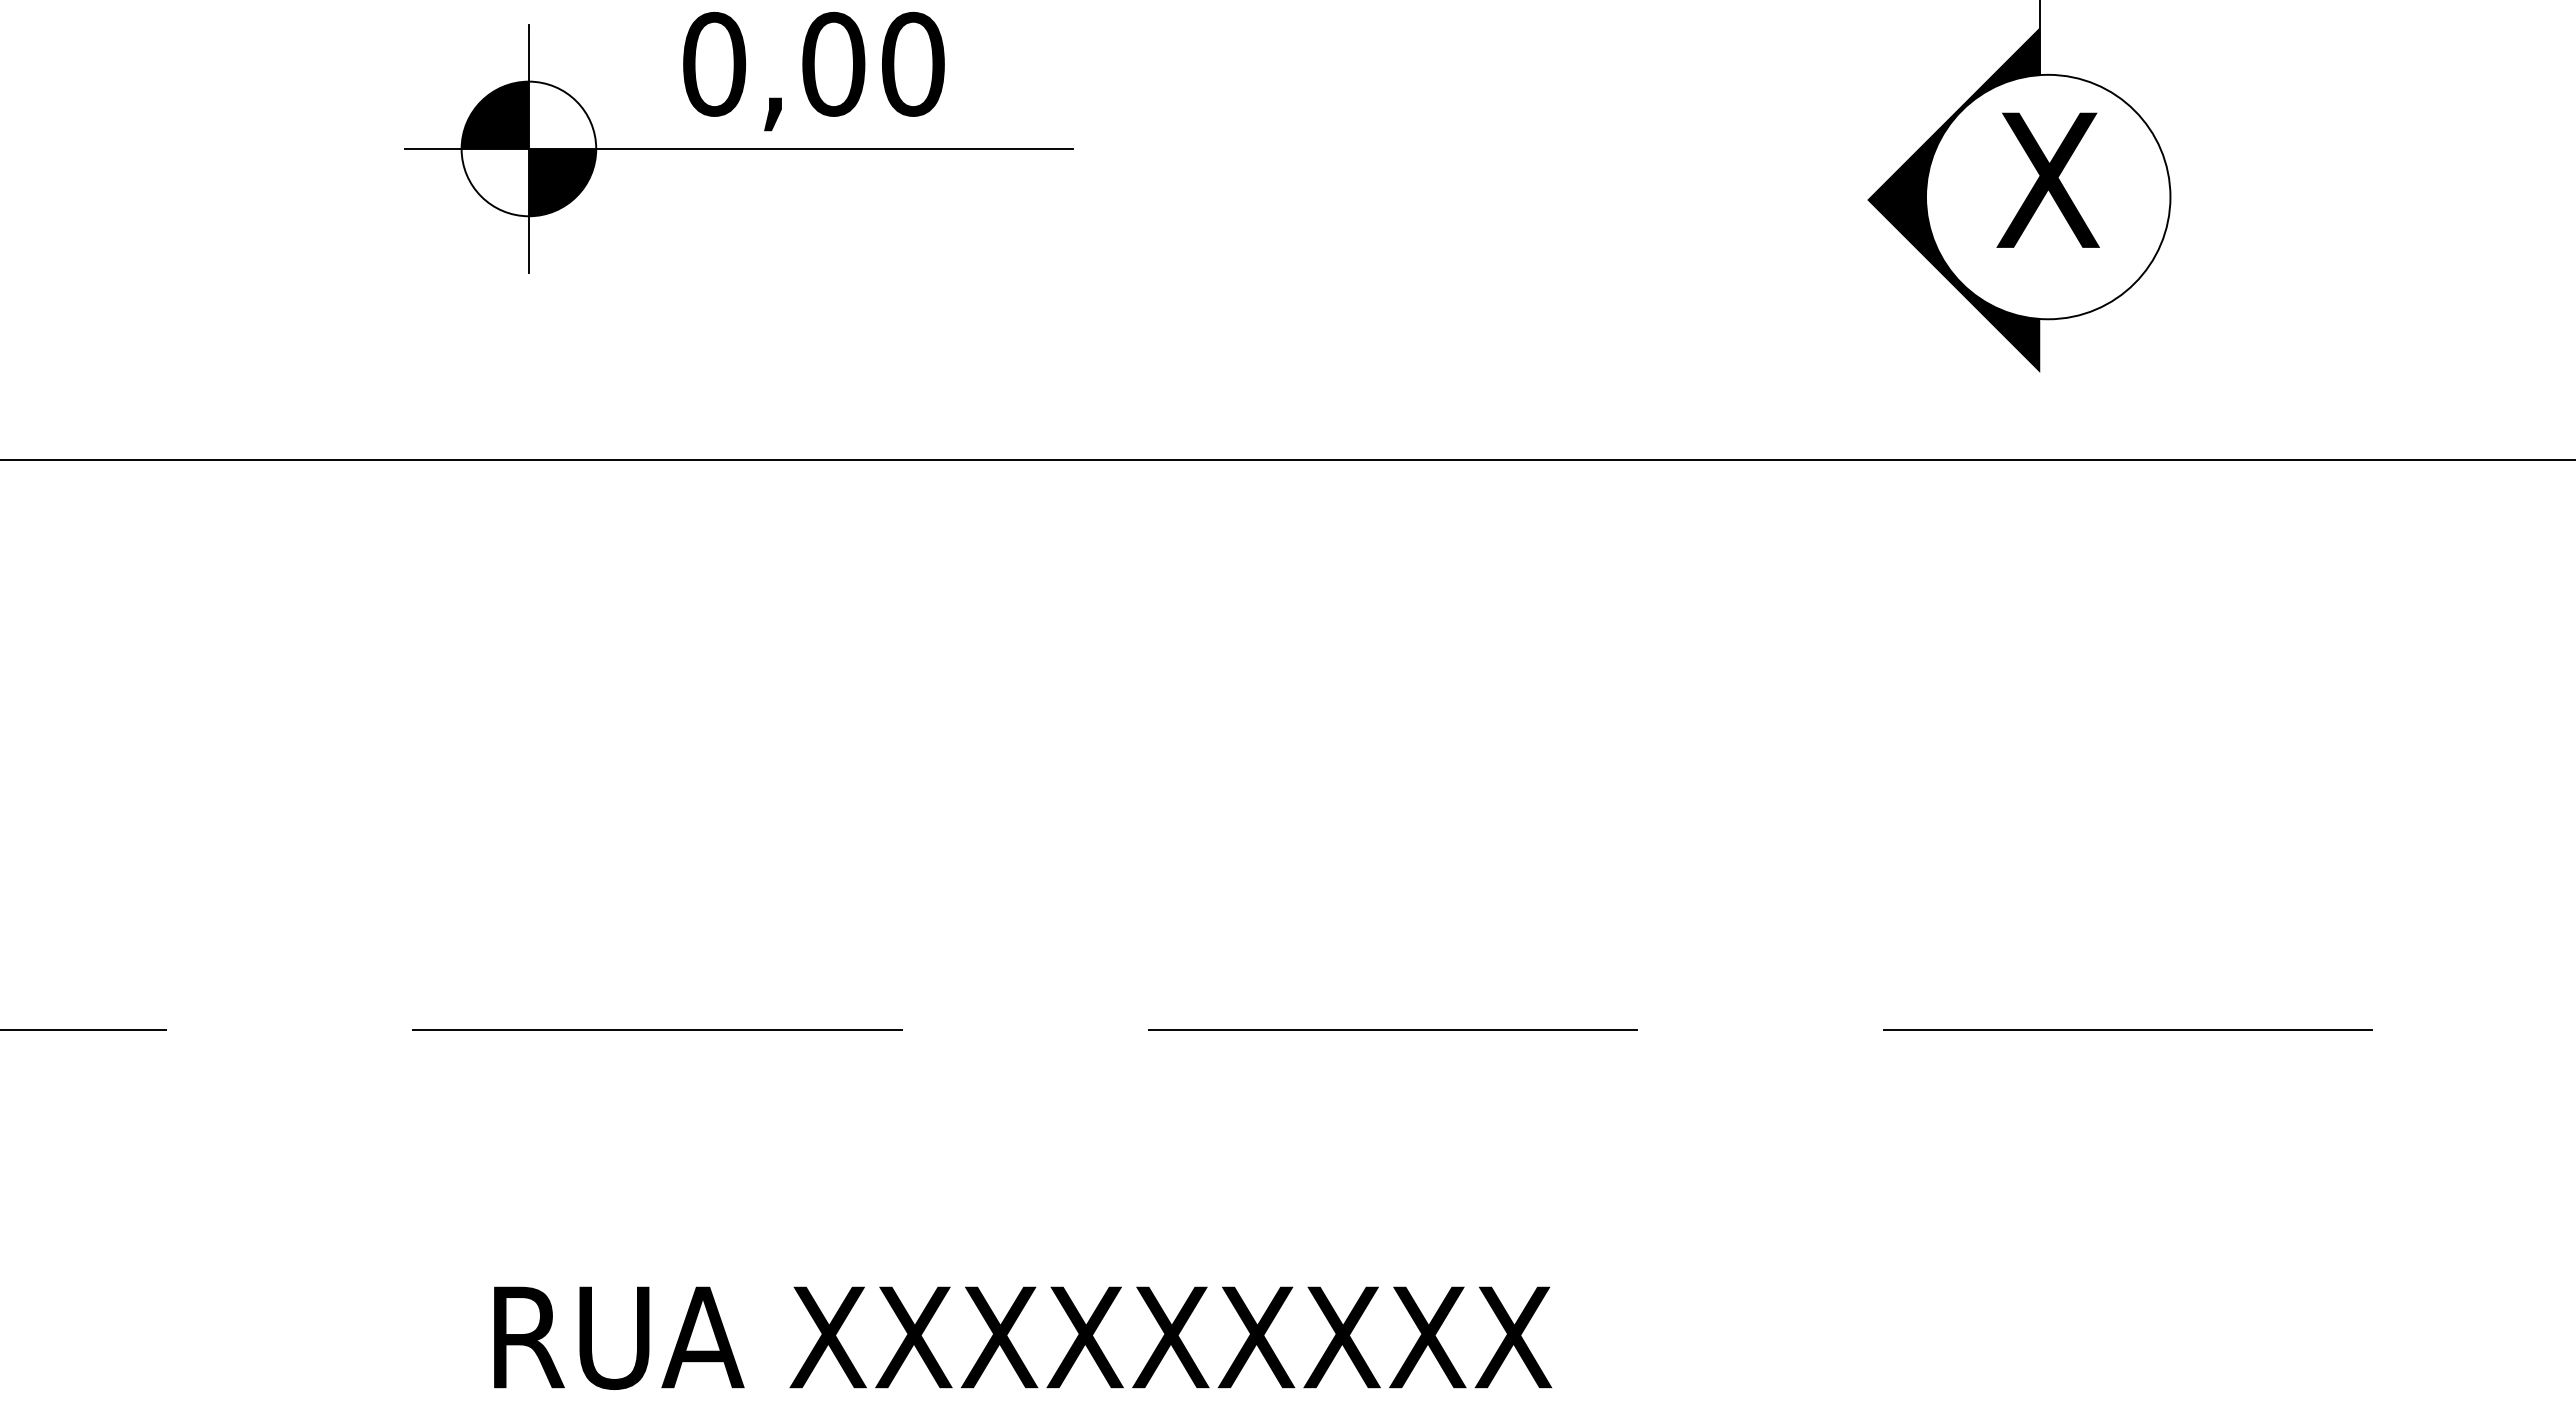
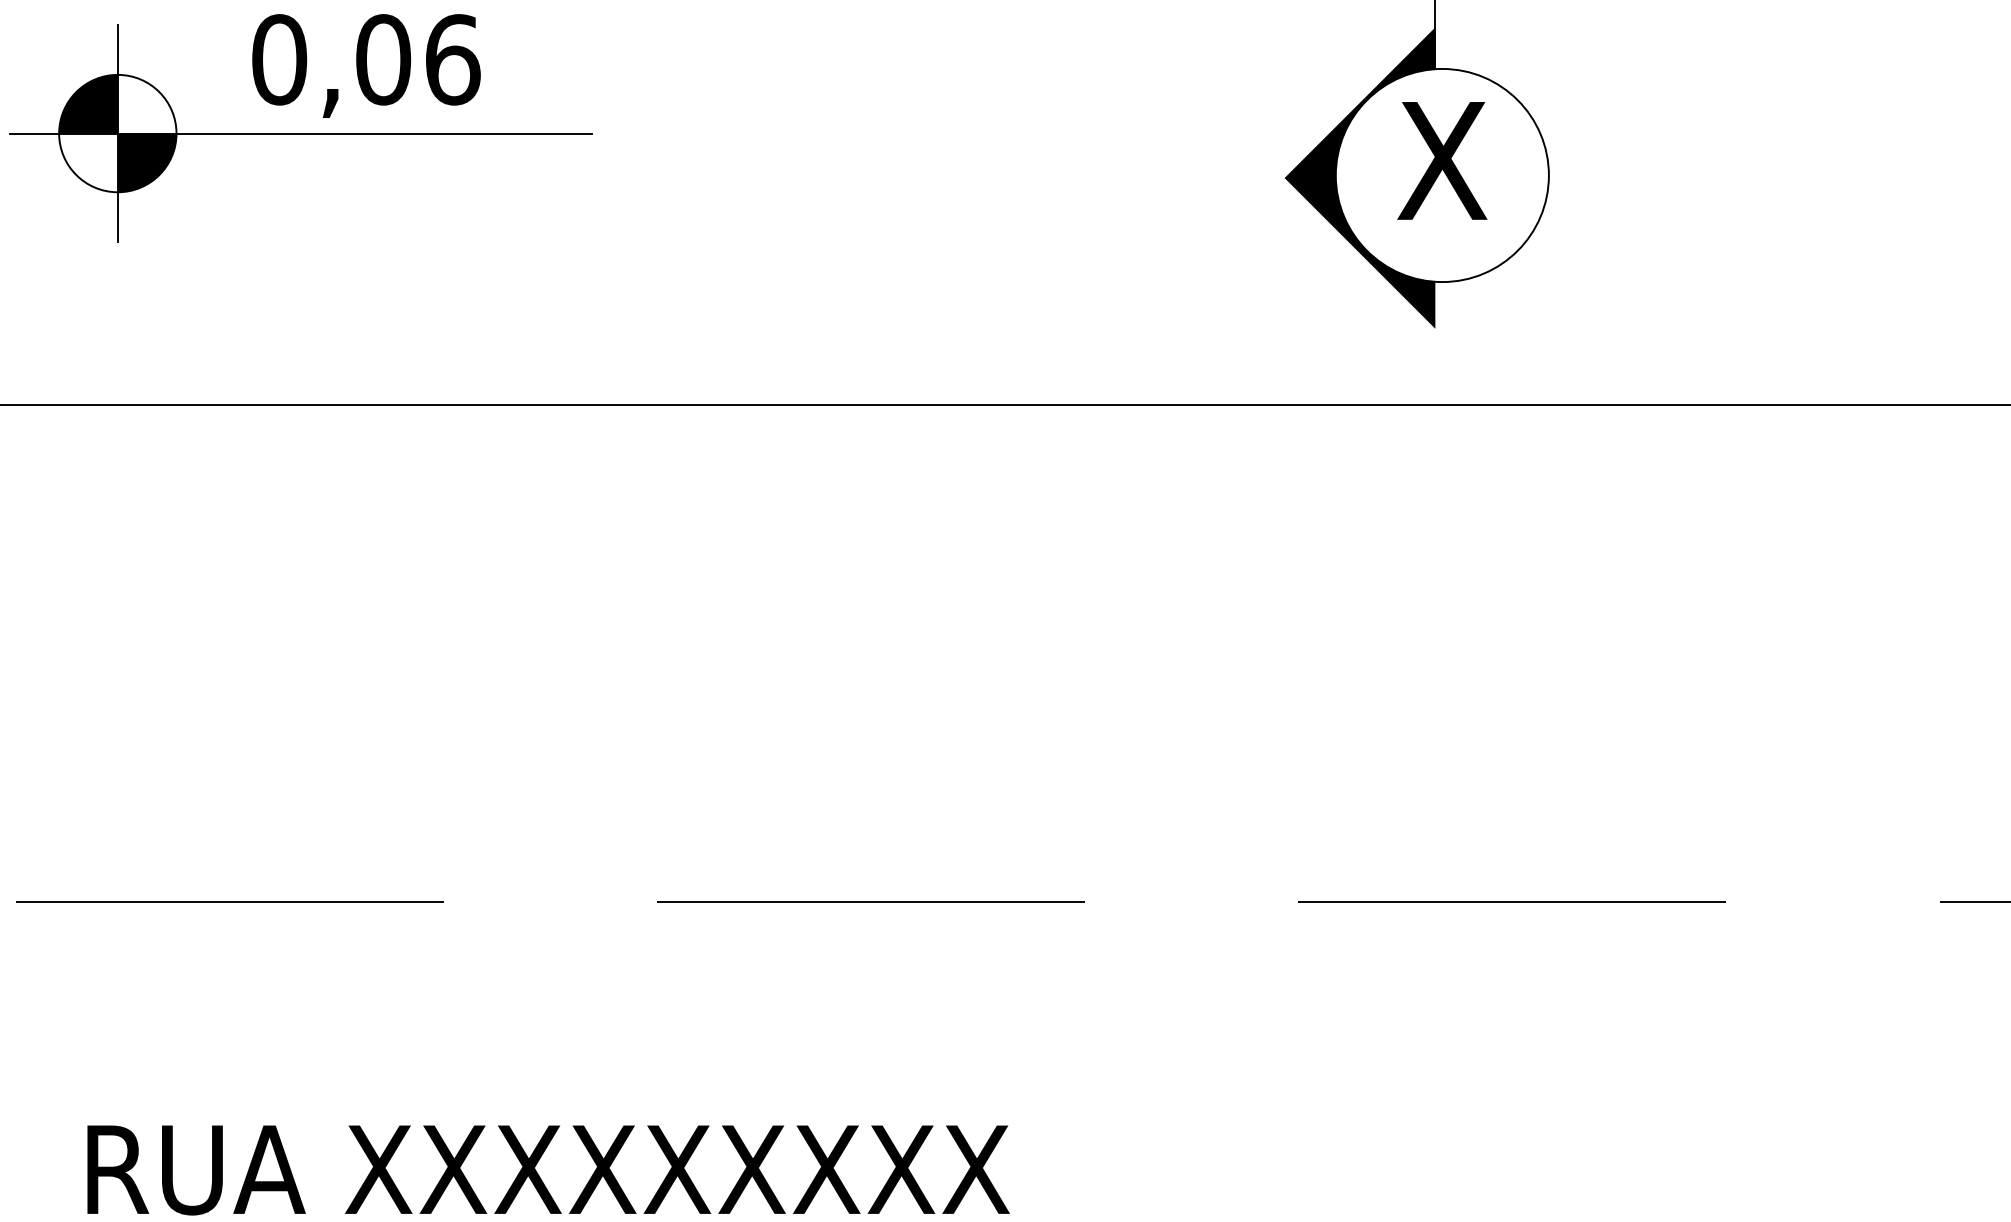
text: (913, 63) -> (453, 59), 0,00 -> 0,06

